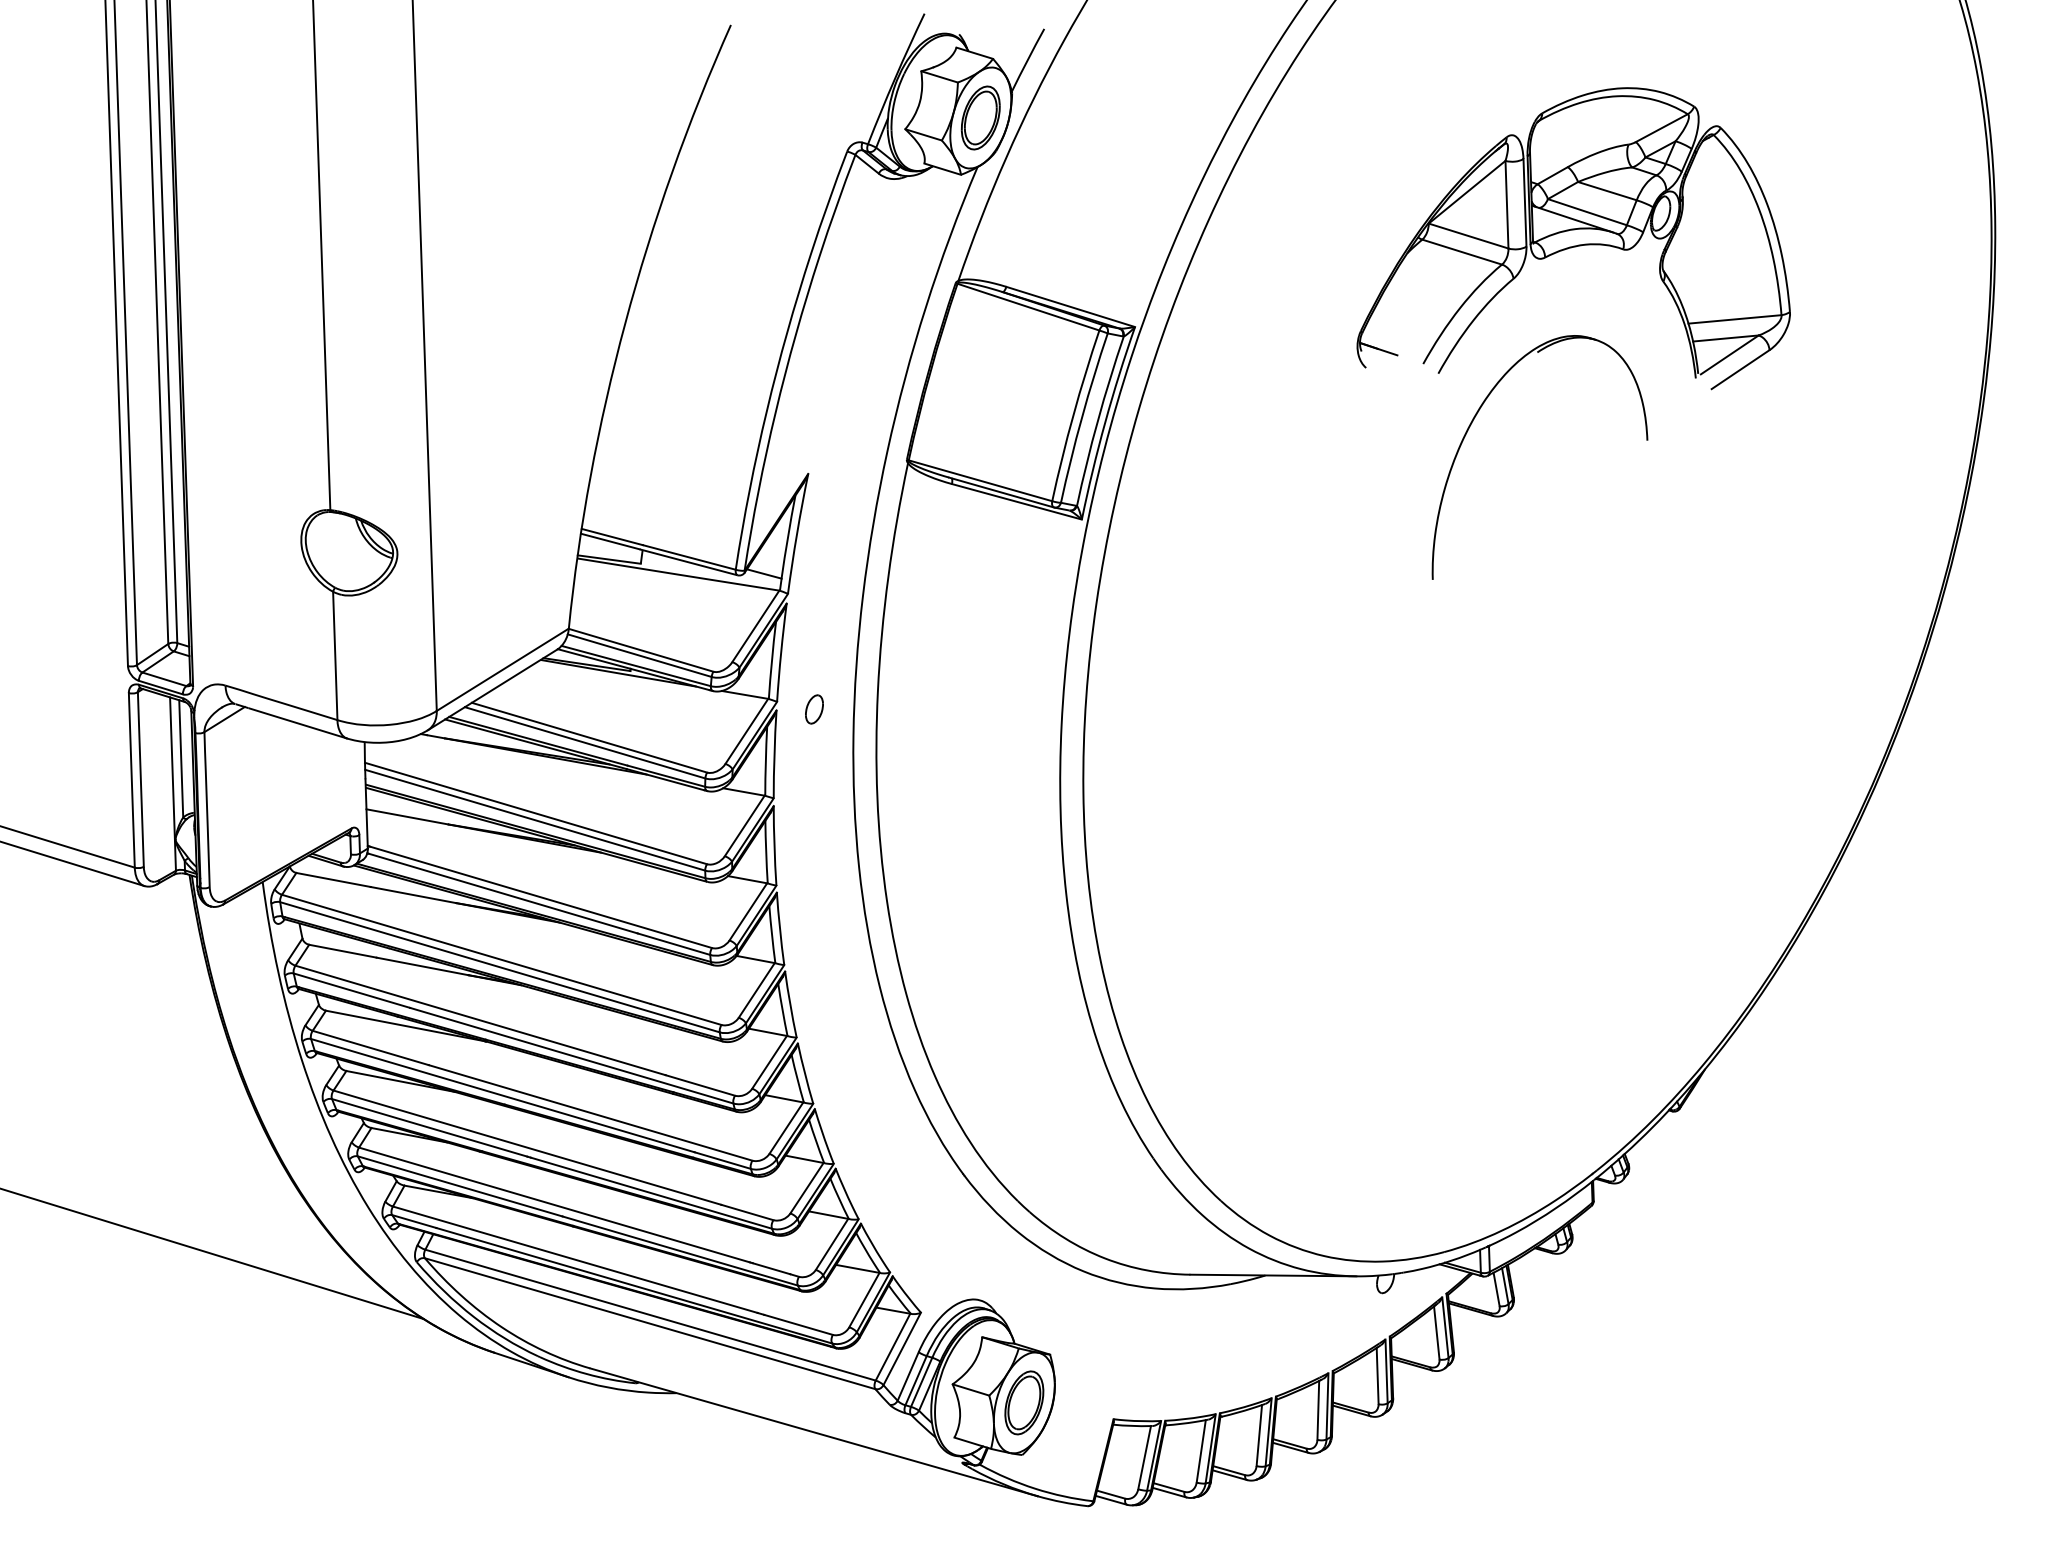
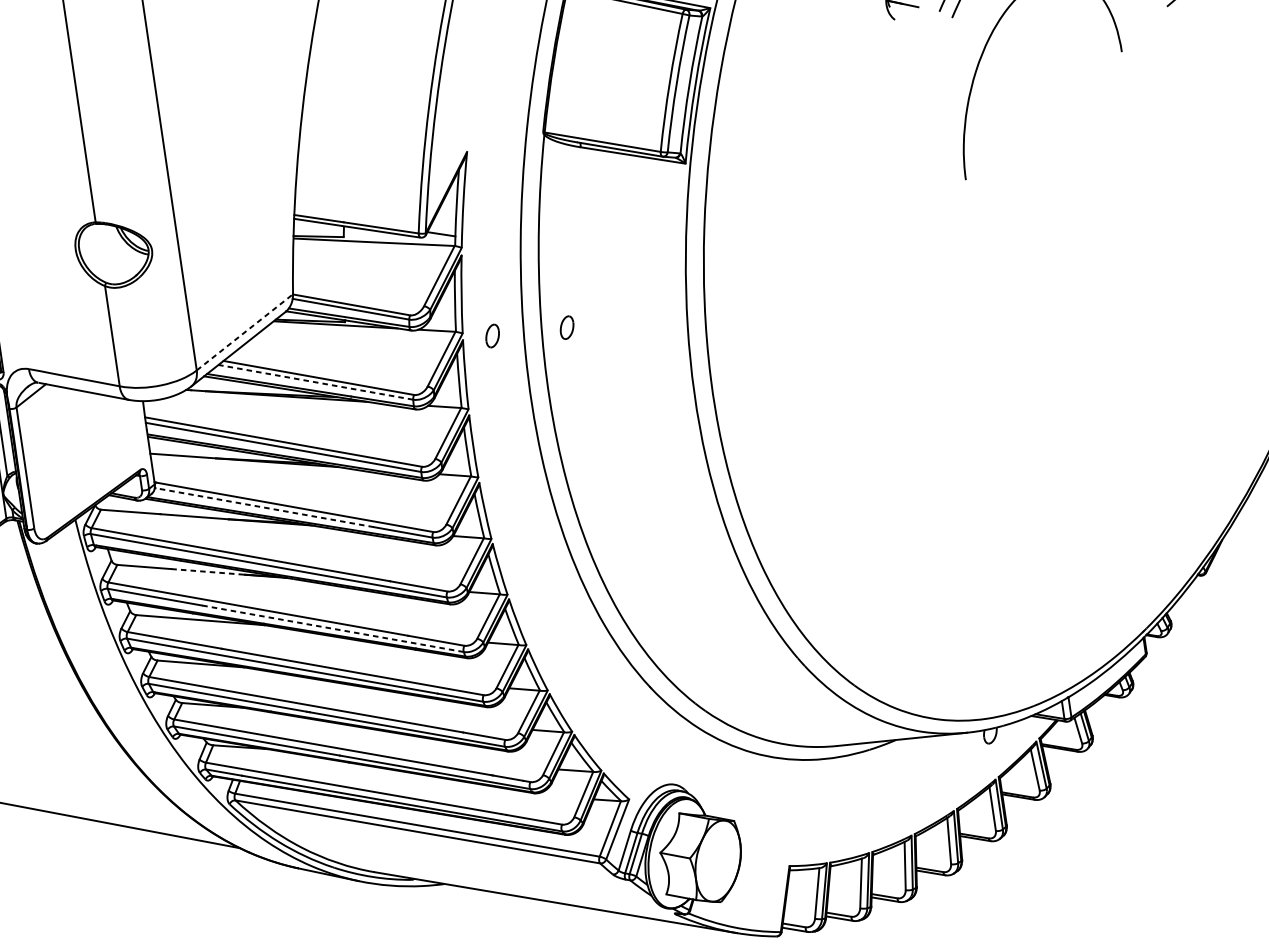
line: (502, 669) -> (244, 332), solid -> dashed
part: (909, 709) -> (567, 327), added
line: (584, 742) -> (315, 382), solid -> dashed
line: (503, 893) -> (265, 507), solid -> dashed
line: (422, 966) -> (208, 571), solid -> dashed
line: (571, 1055) -> (332, 628), solid -> dashed
part: (1024, 1402) -> (718, 860), removed

